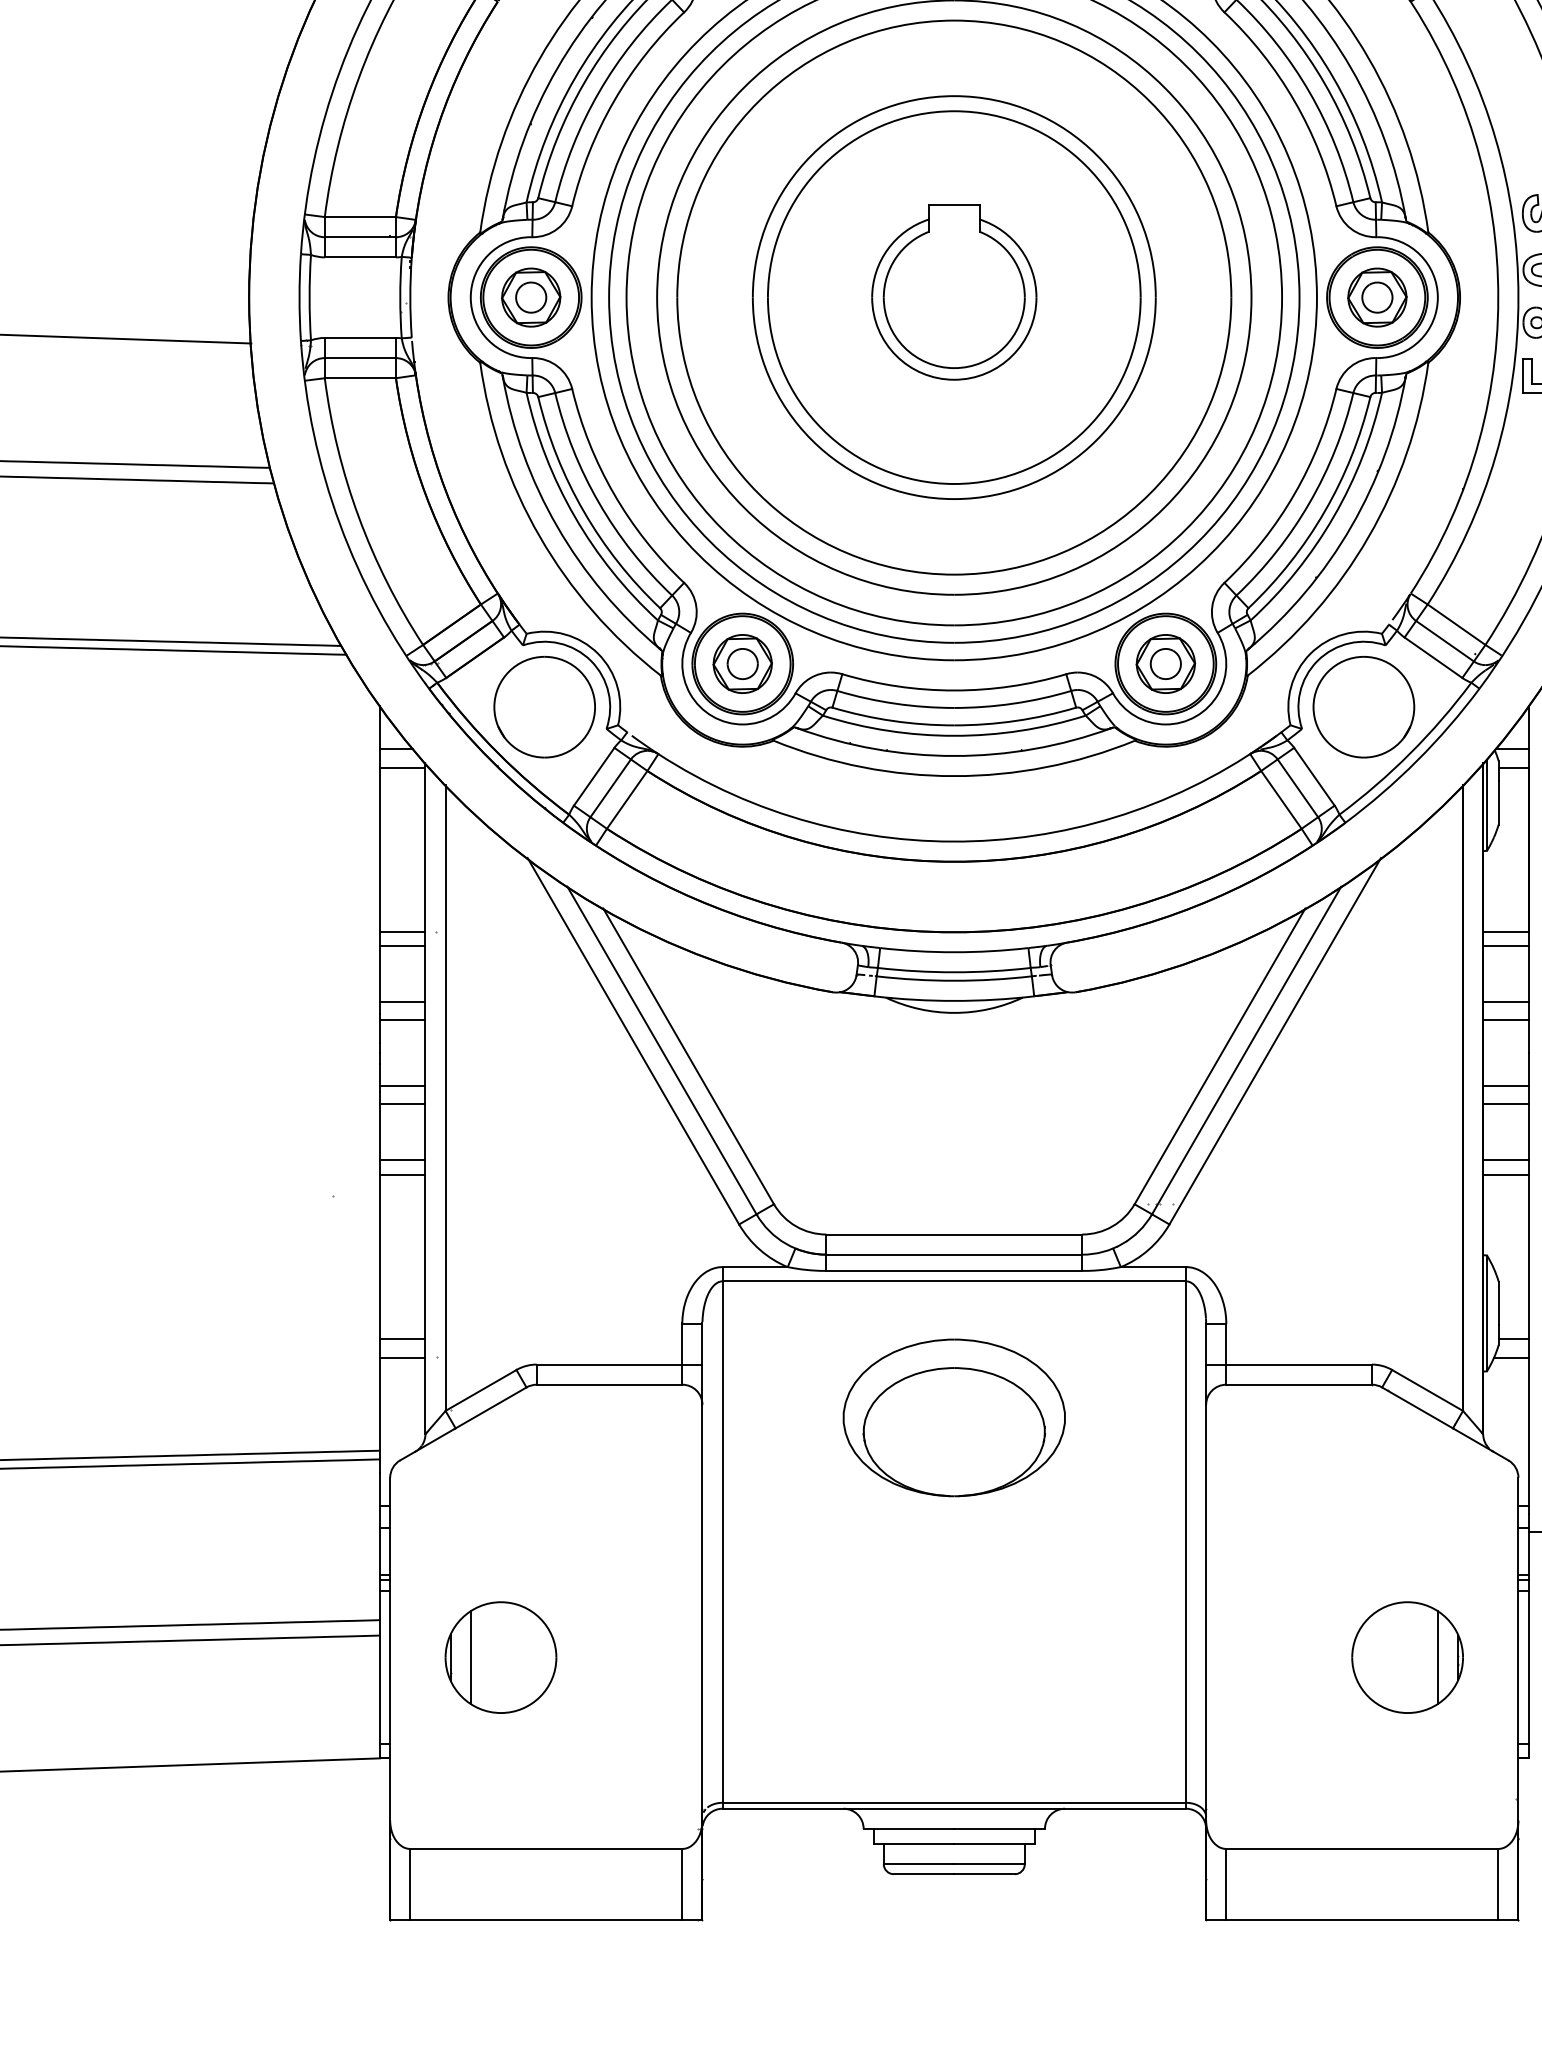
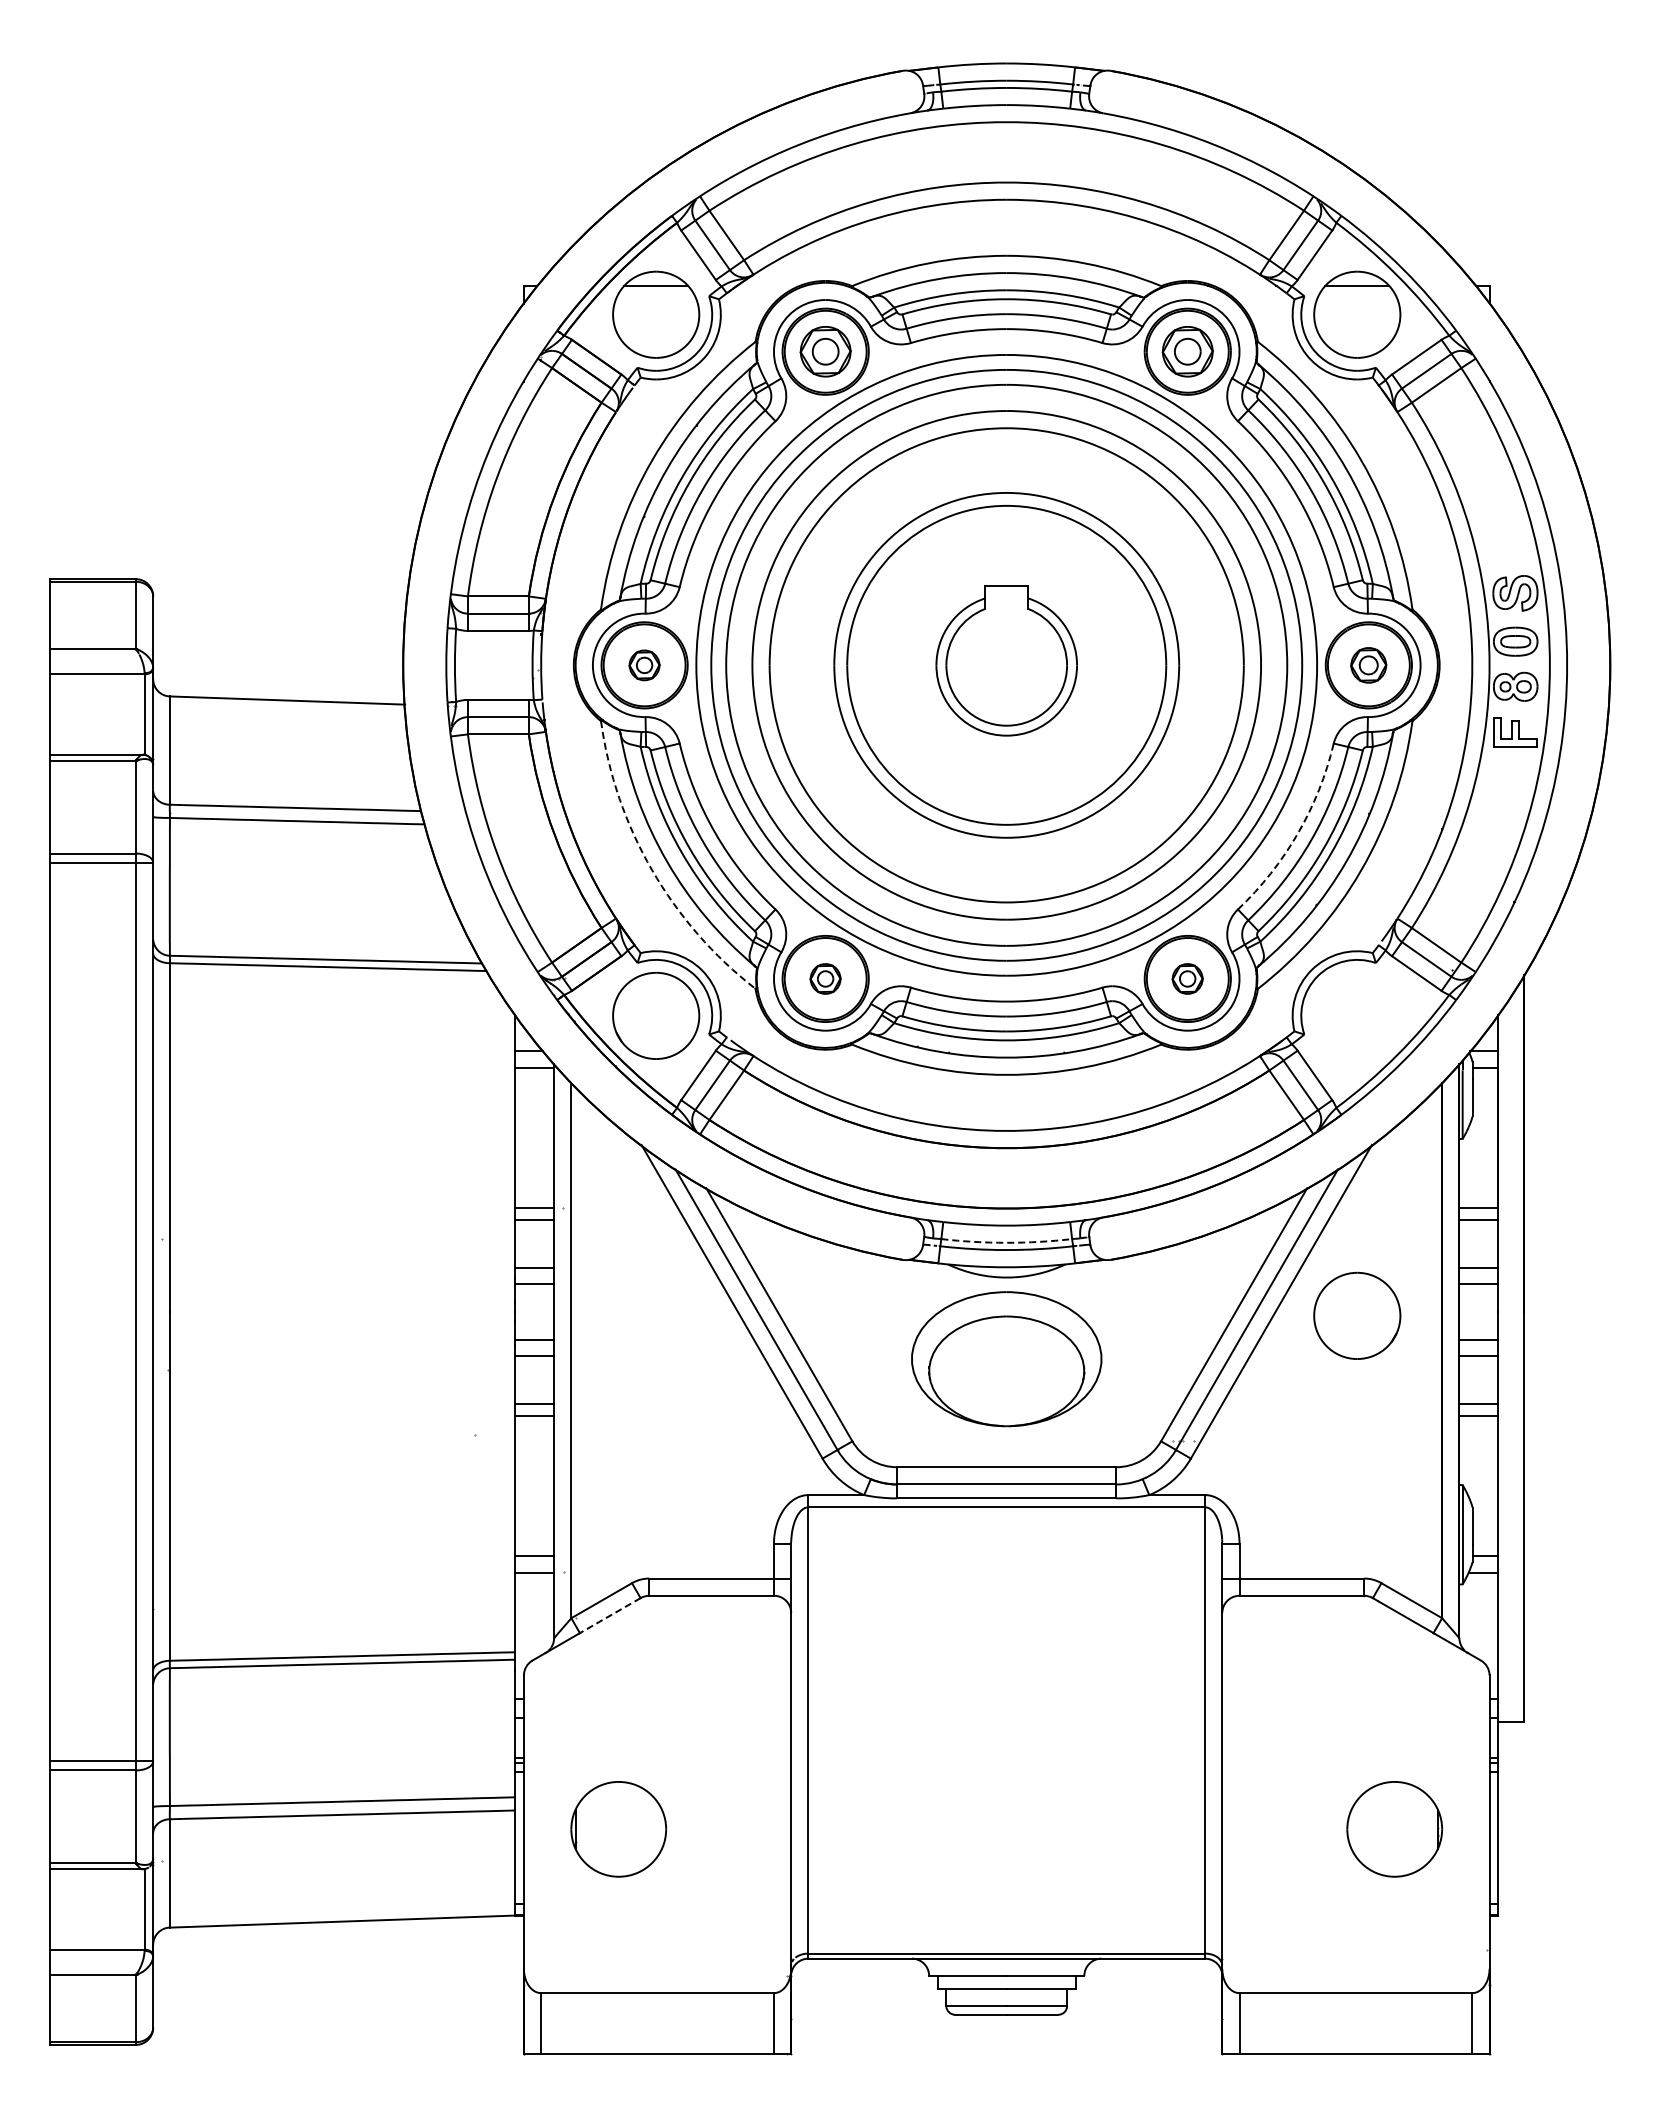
part: (531, 297) -> (644, 665), size x0.6
part: (1376, 297) -> (1368, 665), size x0.7
arc: (1294, 494) -> (1297, 833), solid -> dashed
arc: (540, 537) -> (652, 870), solid -> dashed
part: (742, 663) -> (825, 978), size x0.6
part: (1165, 663) -> (1187, 978), size x0.6
part: (1364, 706) -> (1357, 1315), moved
arc: (954, 971) -> (1006, 1242), solid -> dashed
line: (490, 1407) -> (609, 1615), solid -> dashed
part: (954, 1418) -> (1006, 1359), moved
line: (470, 1657) -> (592, 1829), removed
line: (1437, 1657) -> (1420, 1829), removed

